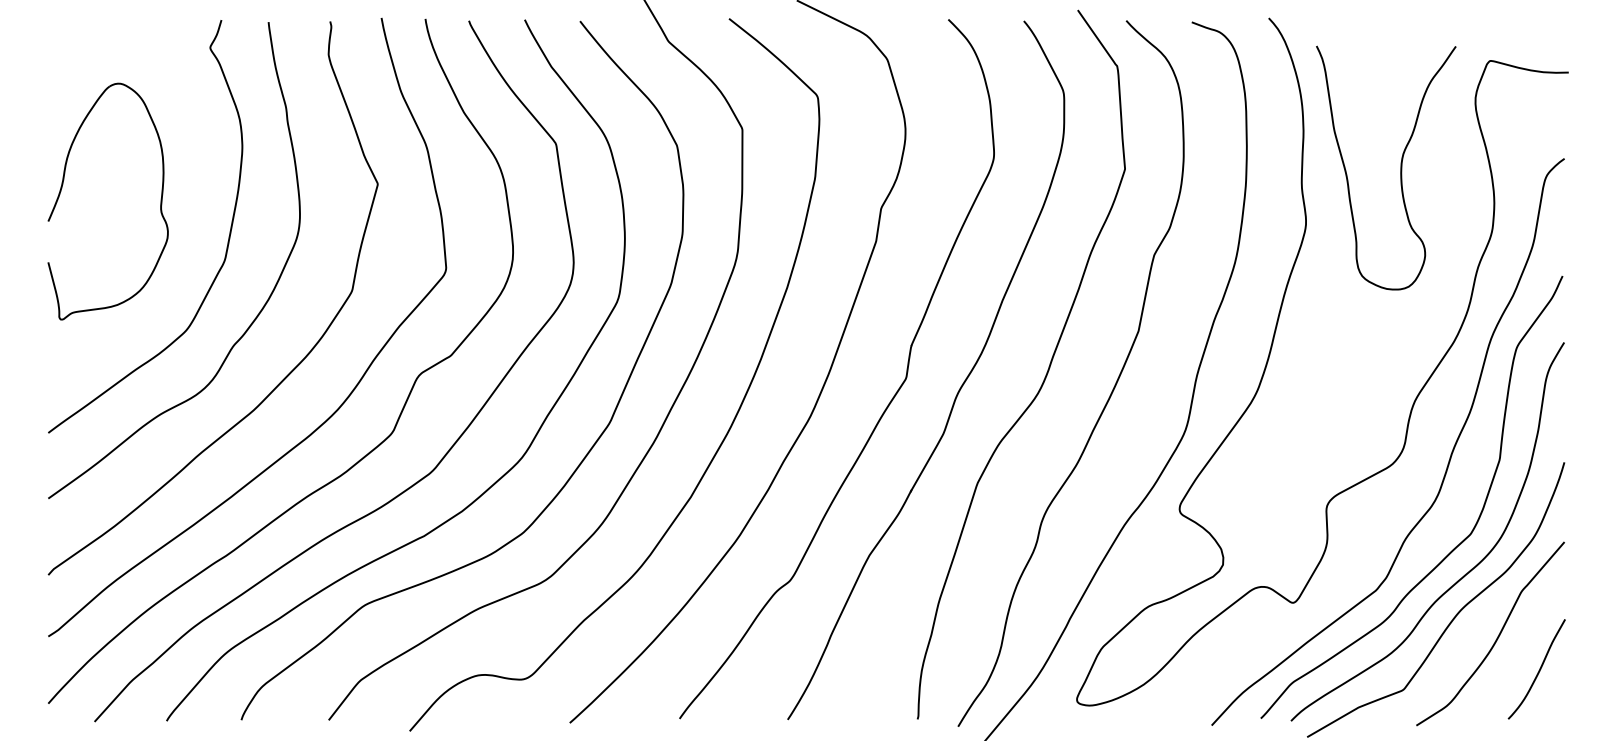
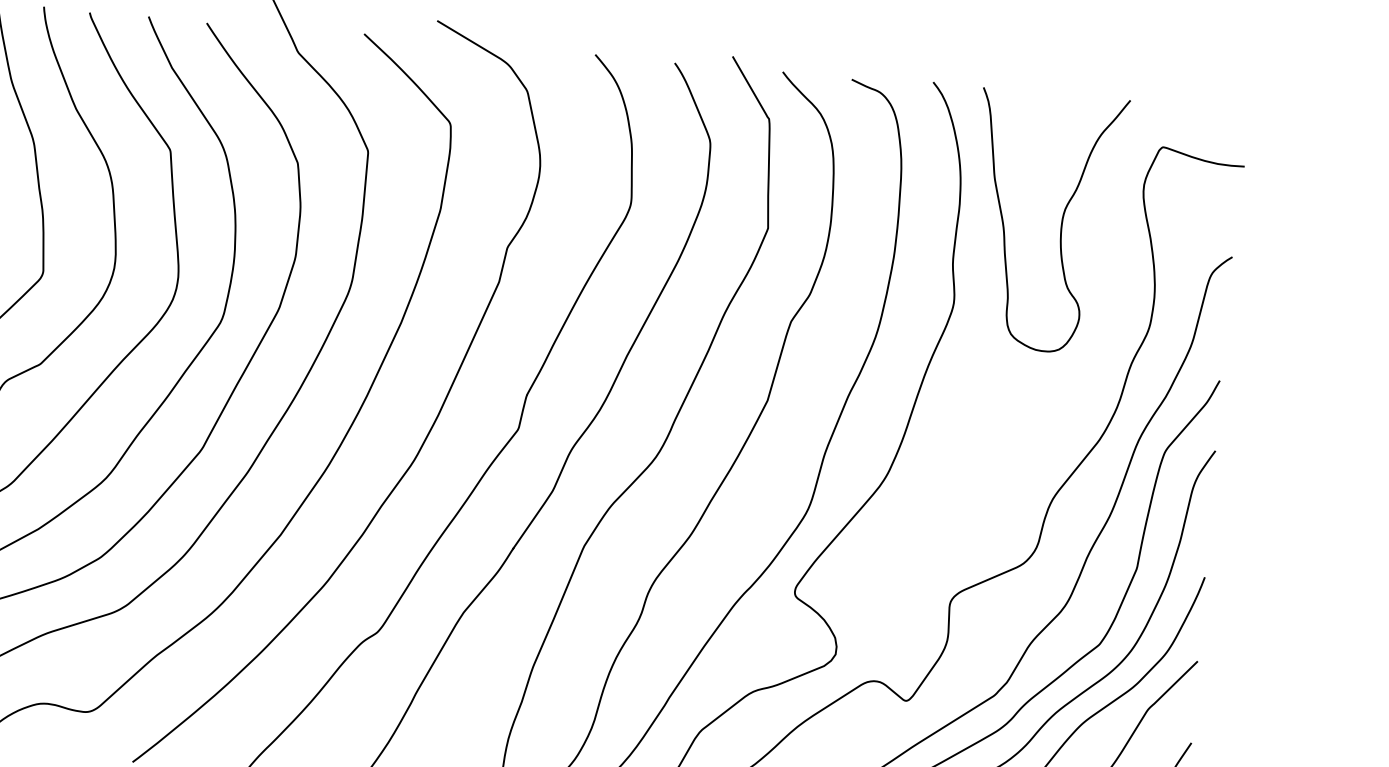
curve: (1400, 167) -> (1061, 223), moved

